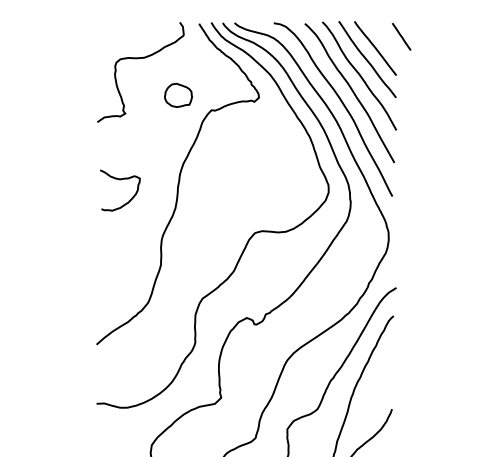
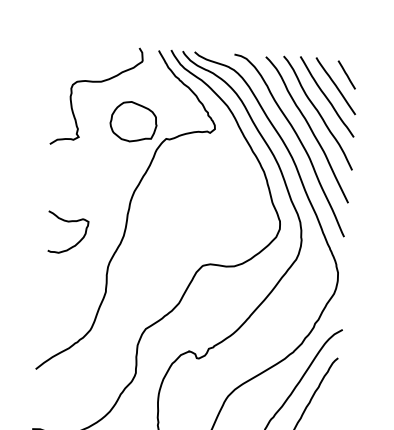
line: (401, 36) -> (346, 74), moved
part: (178, 95) -> (133, 121), size x1.67
curve: (120, 180) -> (68, 222), moved

